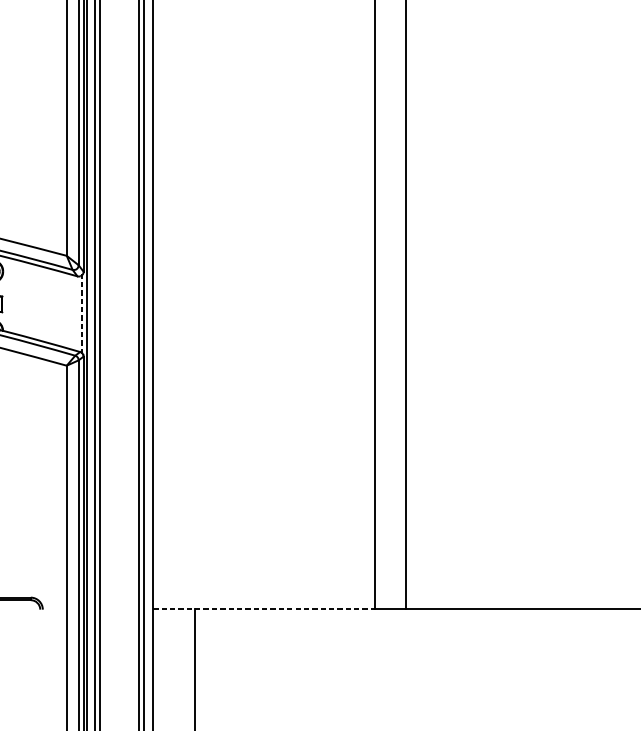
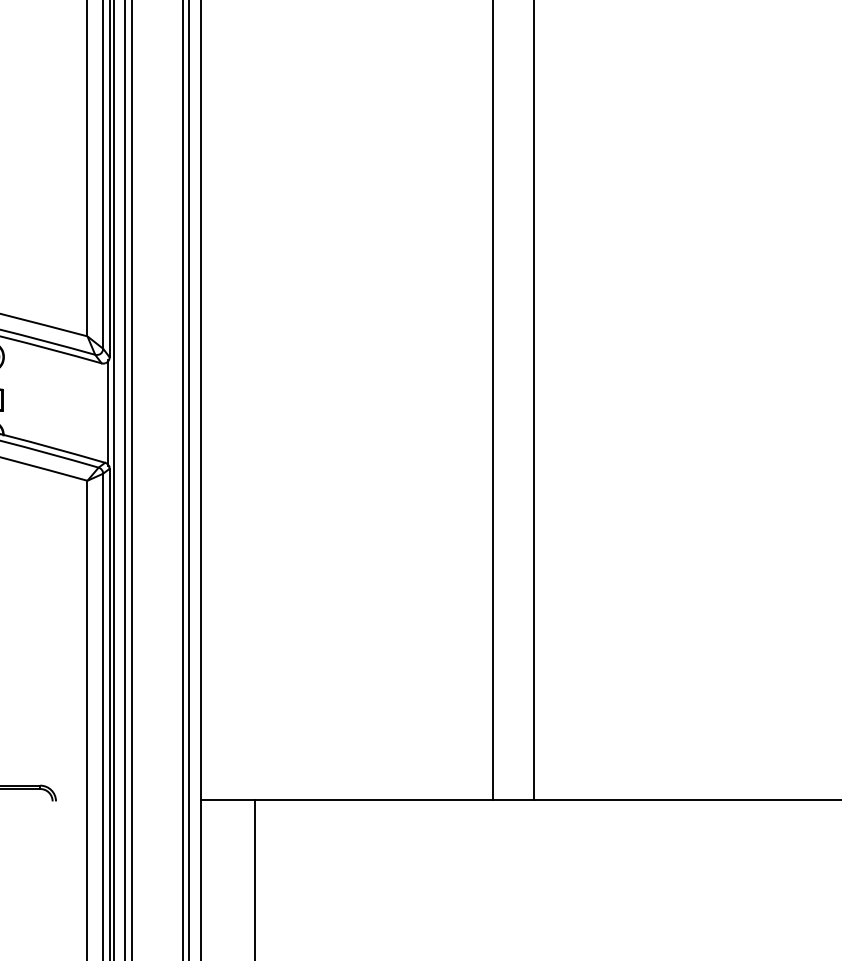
line: (81, 314) -> (107, 413), dashed -> solid
line: (264, 608) -> (347, 800), dashed -> solid

